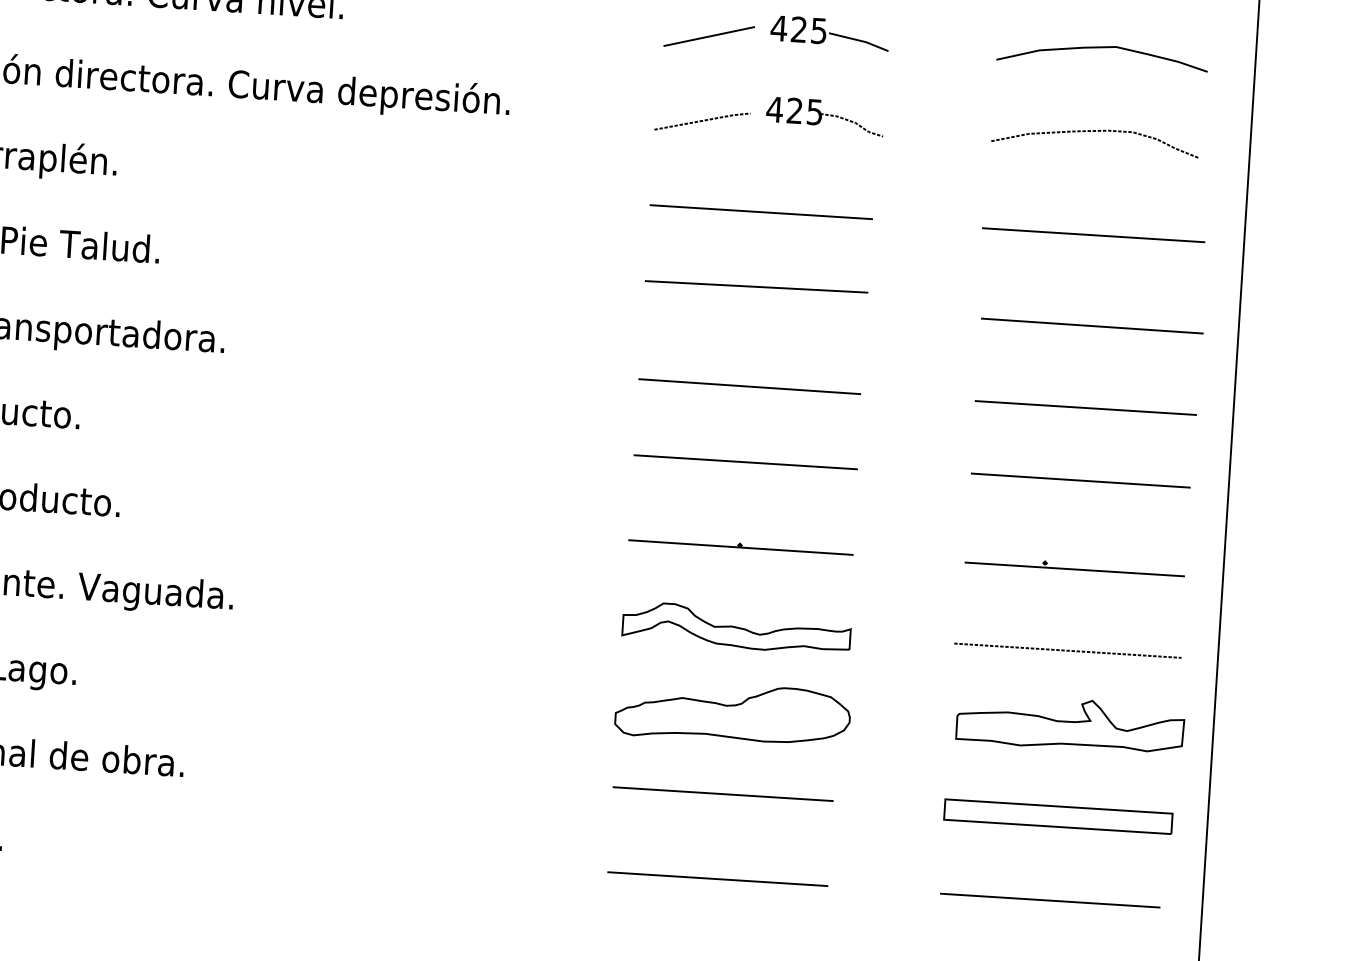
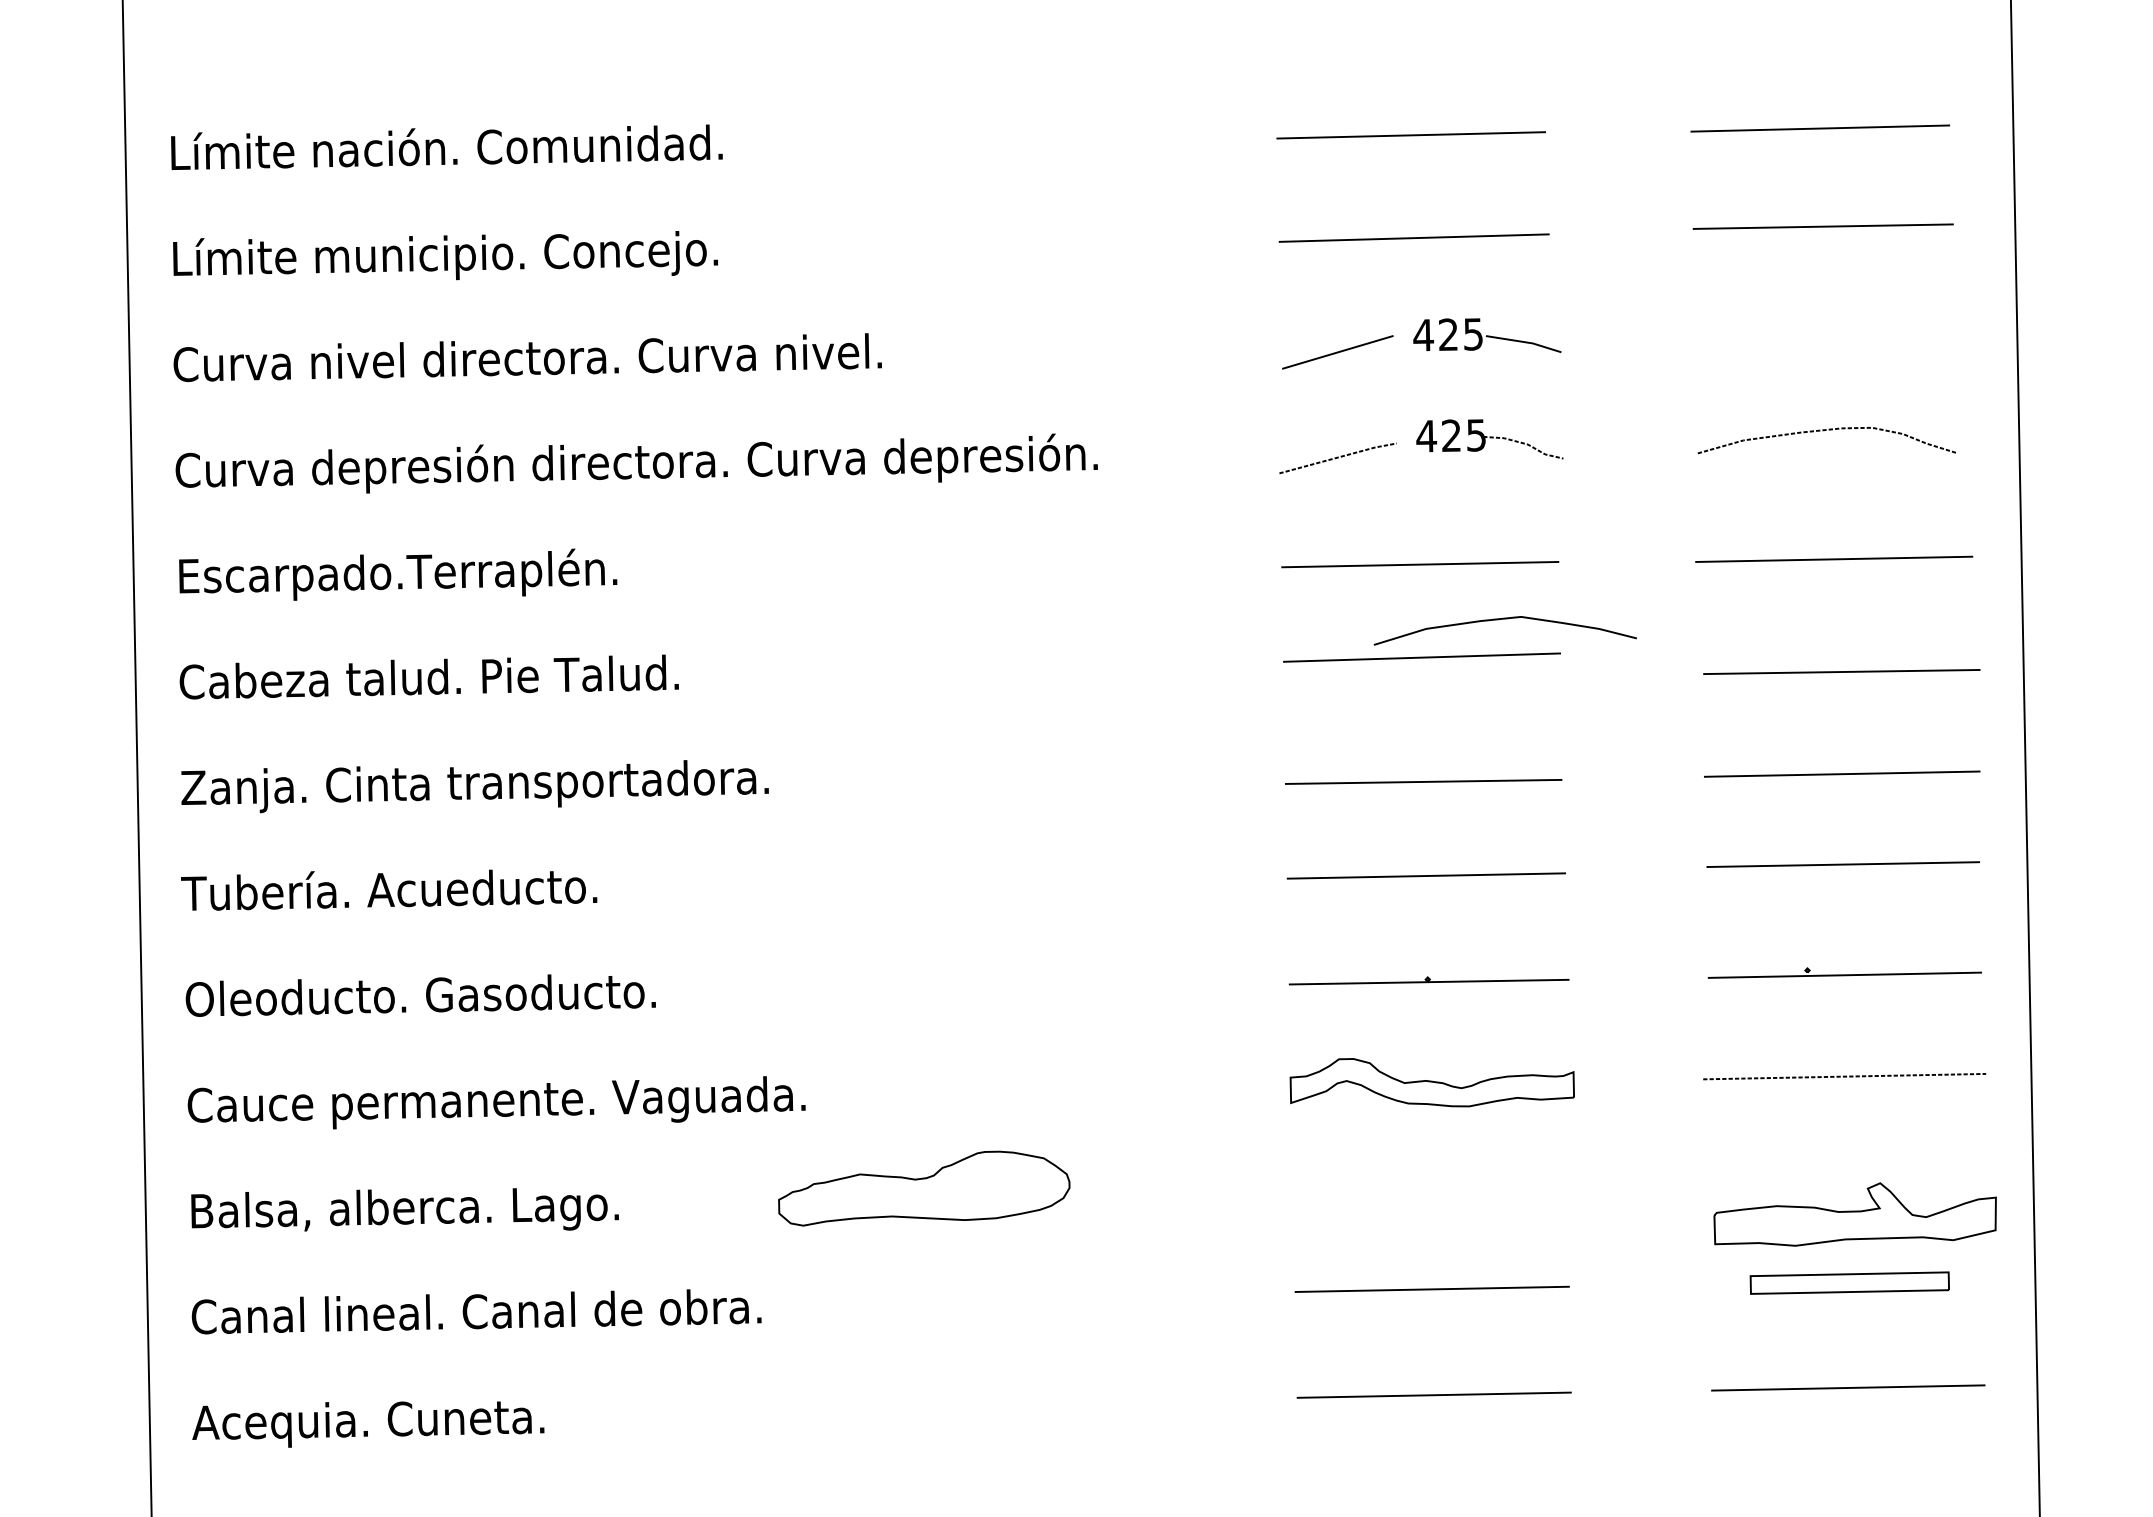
curve: (1102, 48) -> (1504, 619), moved
part: (733, 713) -> (924, 1188), moved
part: (1069, 724) -> (1854, 1214), moved
part: (1058, 816) -> (1849, 1282), size x0.7

